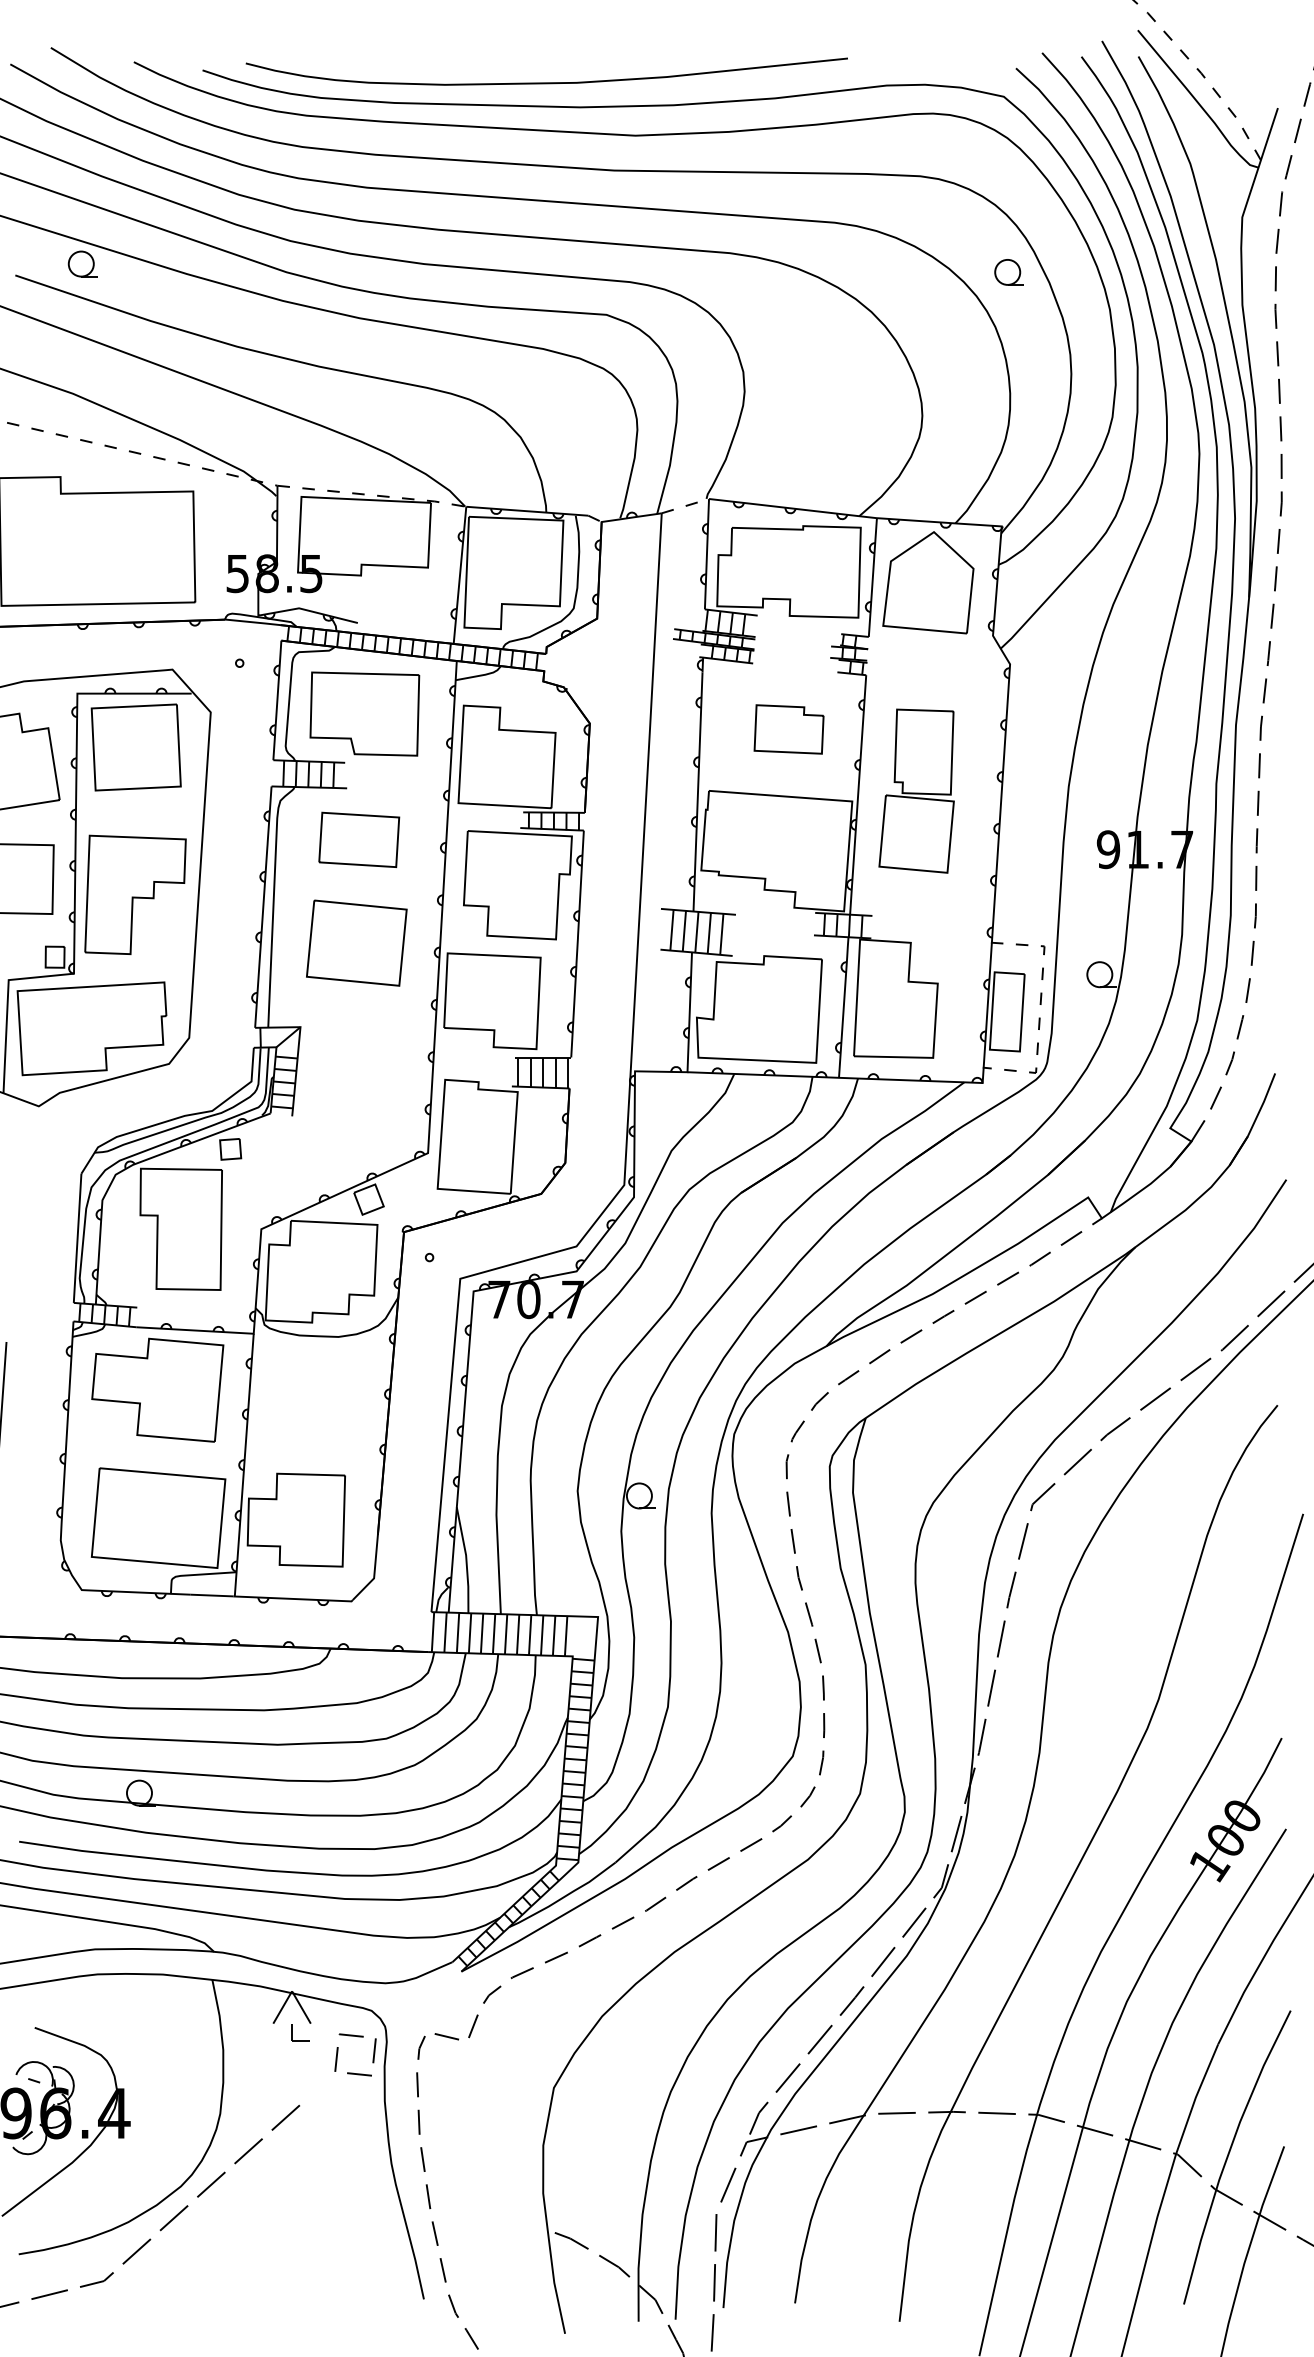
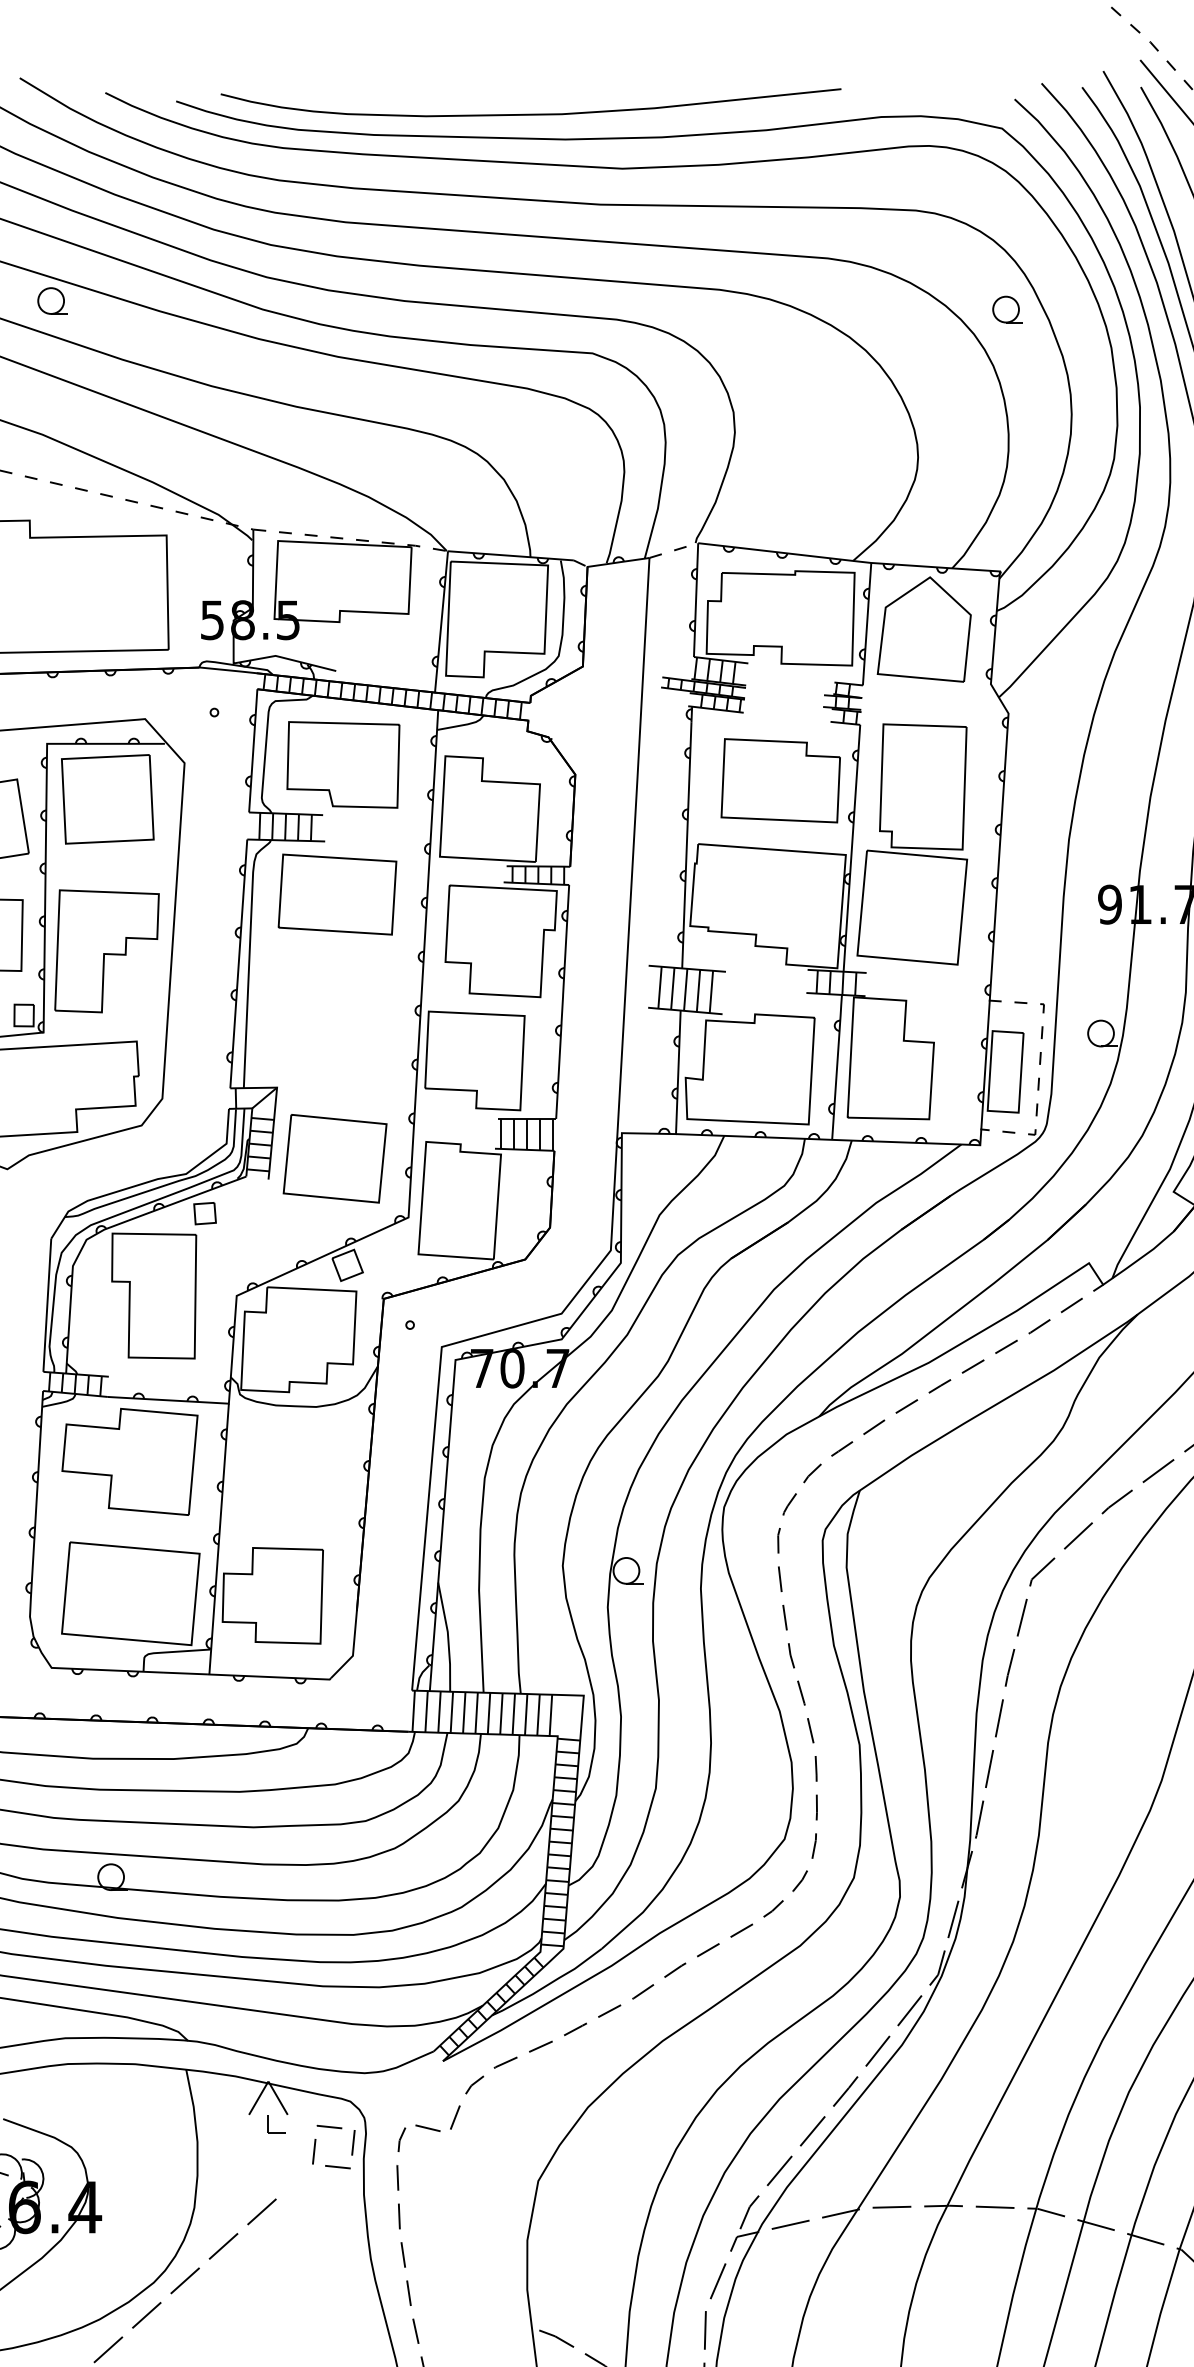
part: (788, 729) -> (780, 780), size x1.67
part: (916, 790) -> (912, 843), size x1.43
part: (359, 839) -> (337, 894), size x1.43
part: (356, 942) -> (334, 1158), moved

